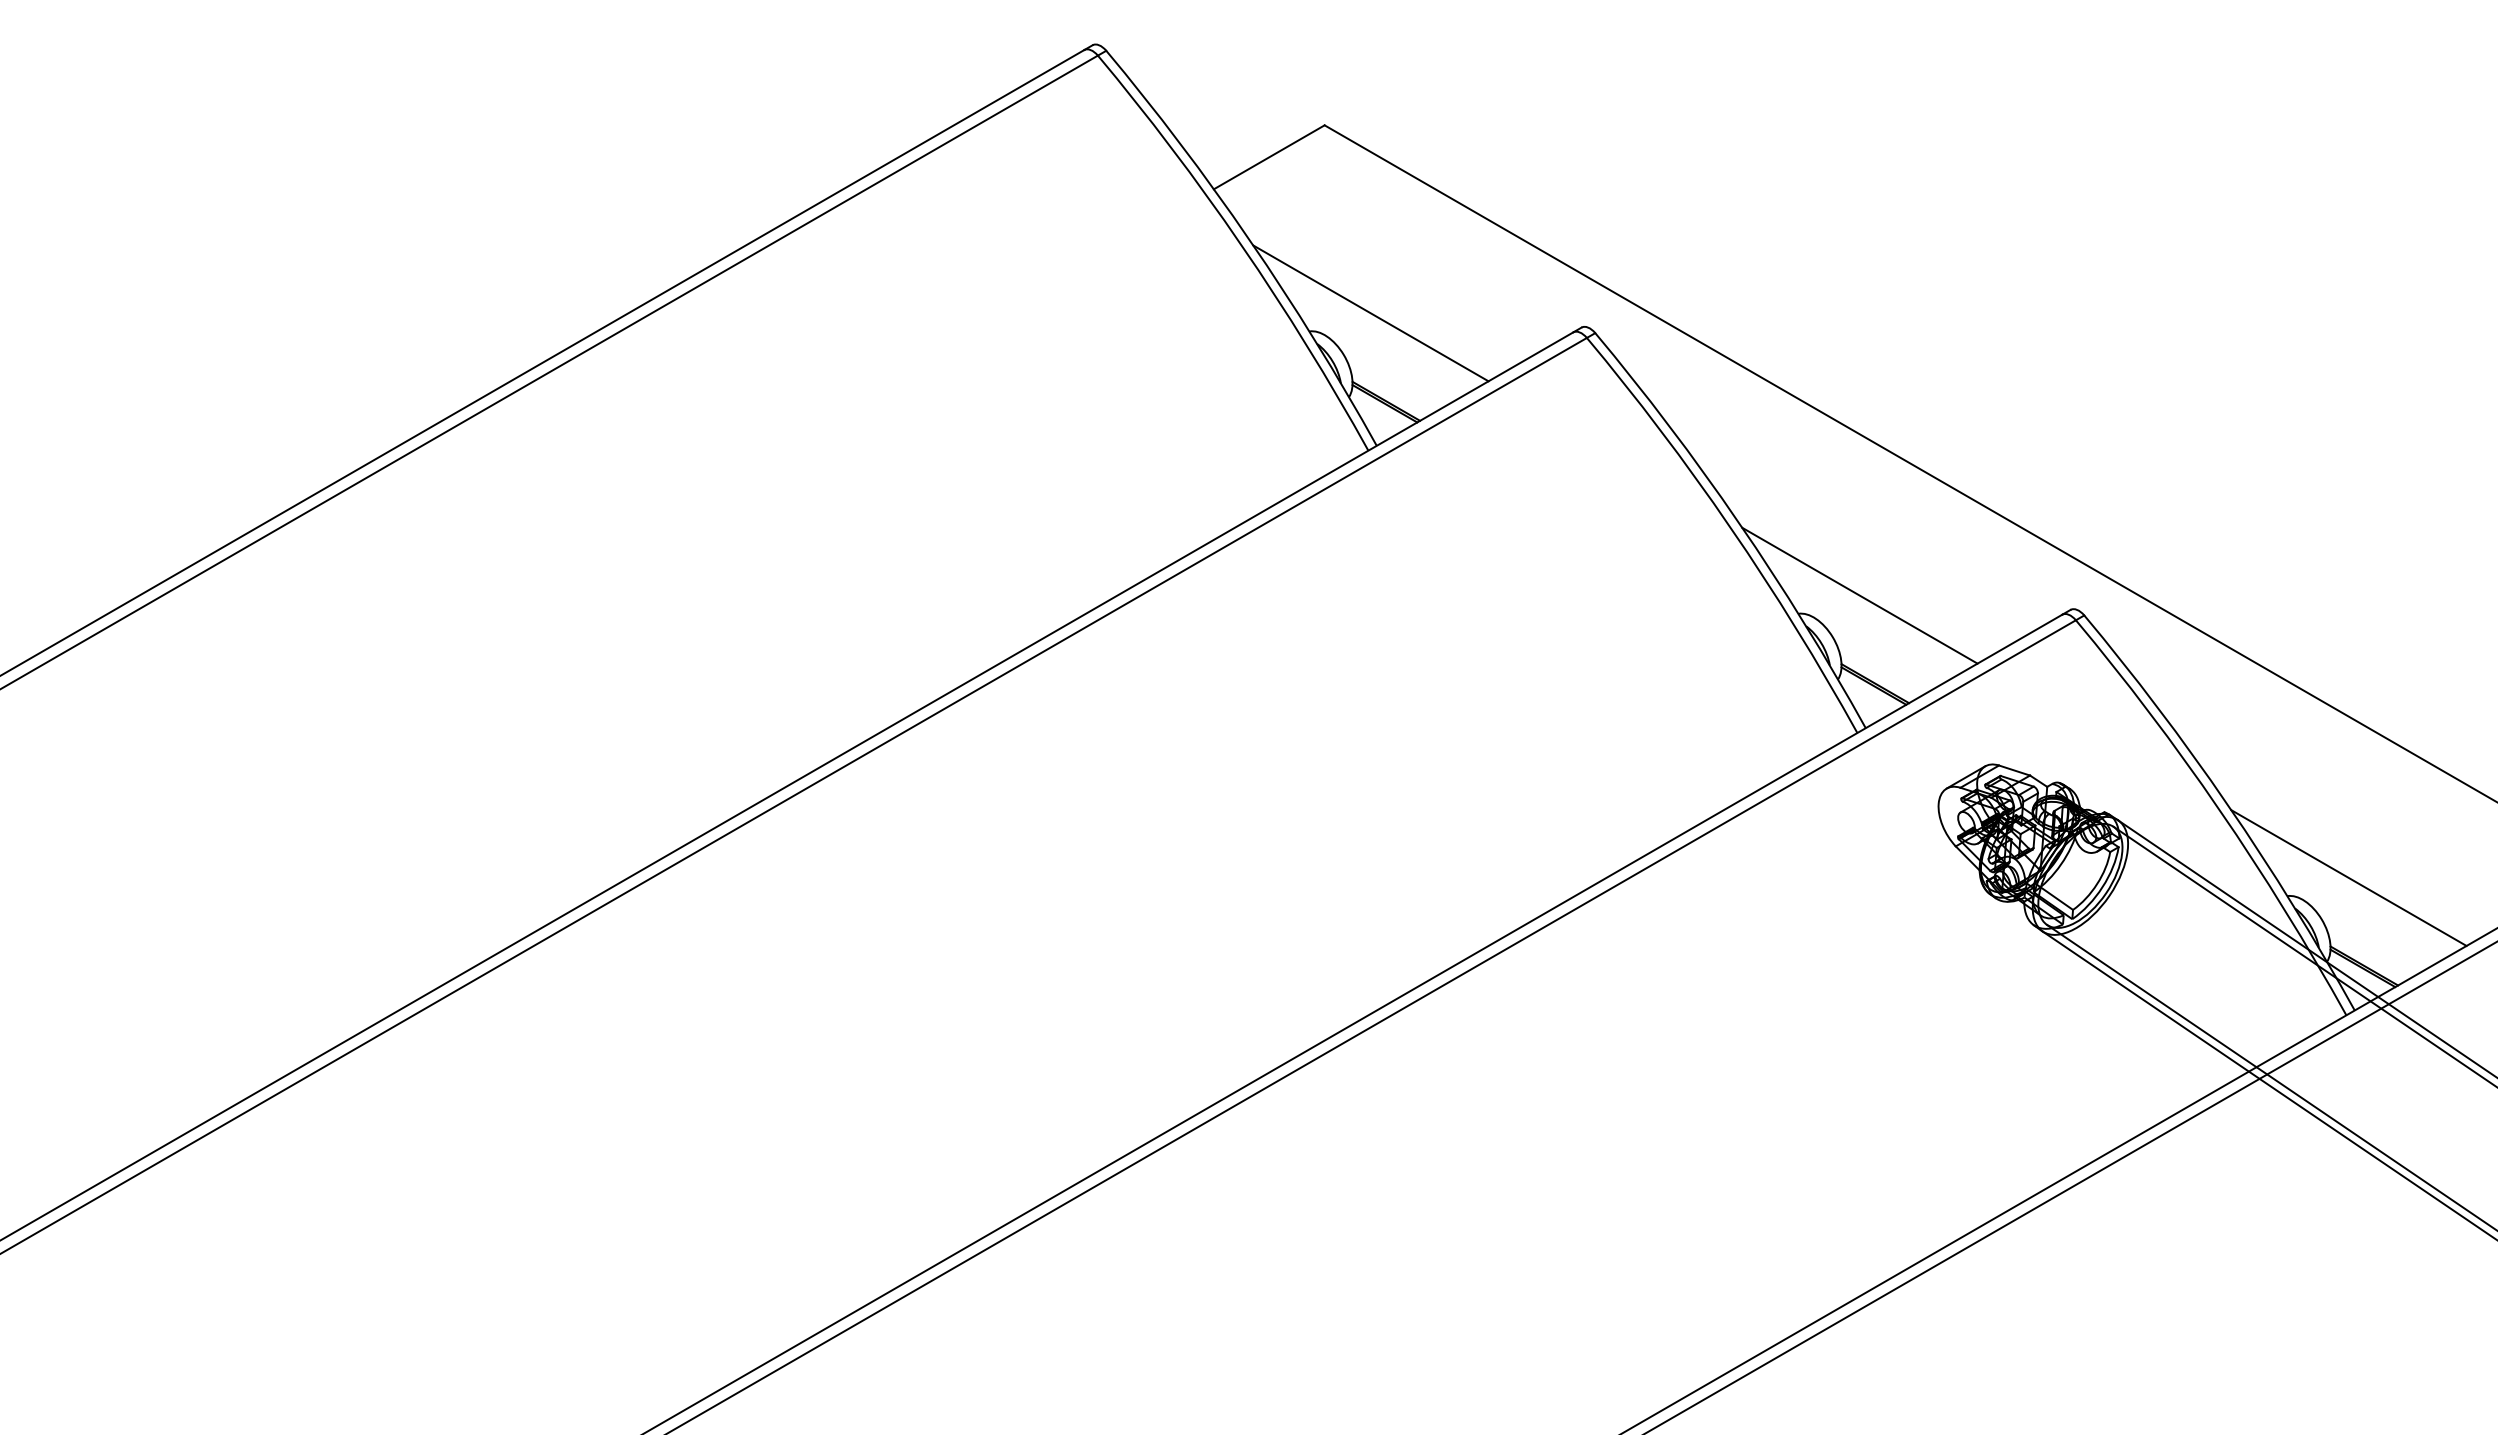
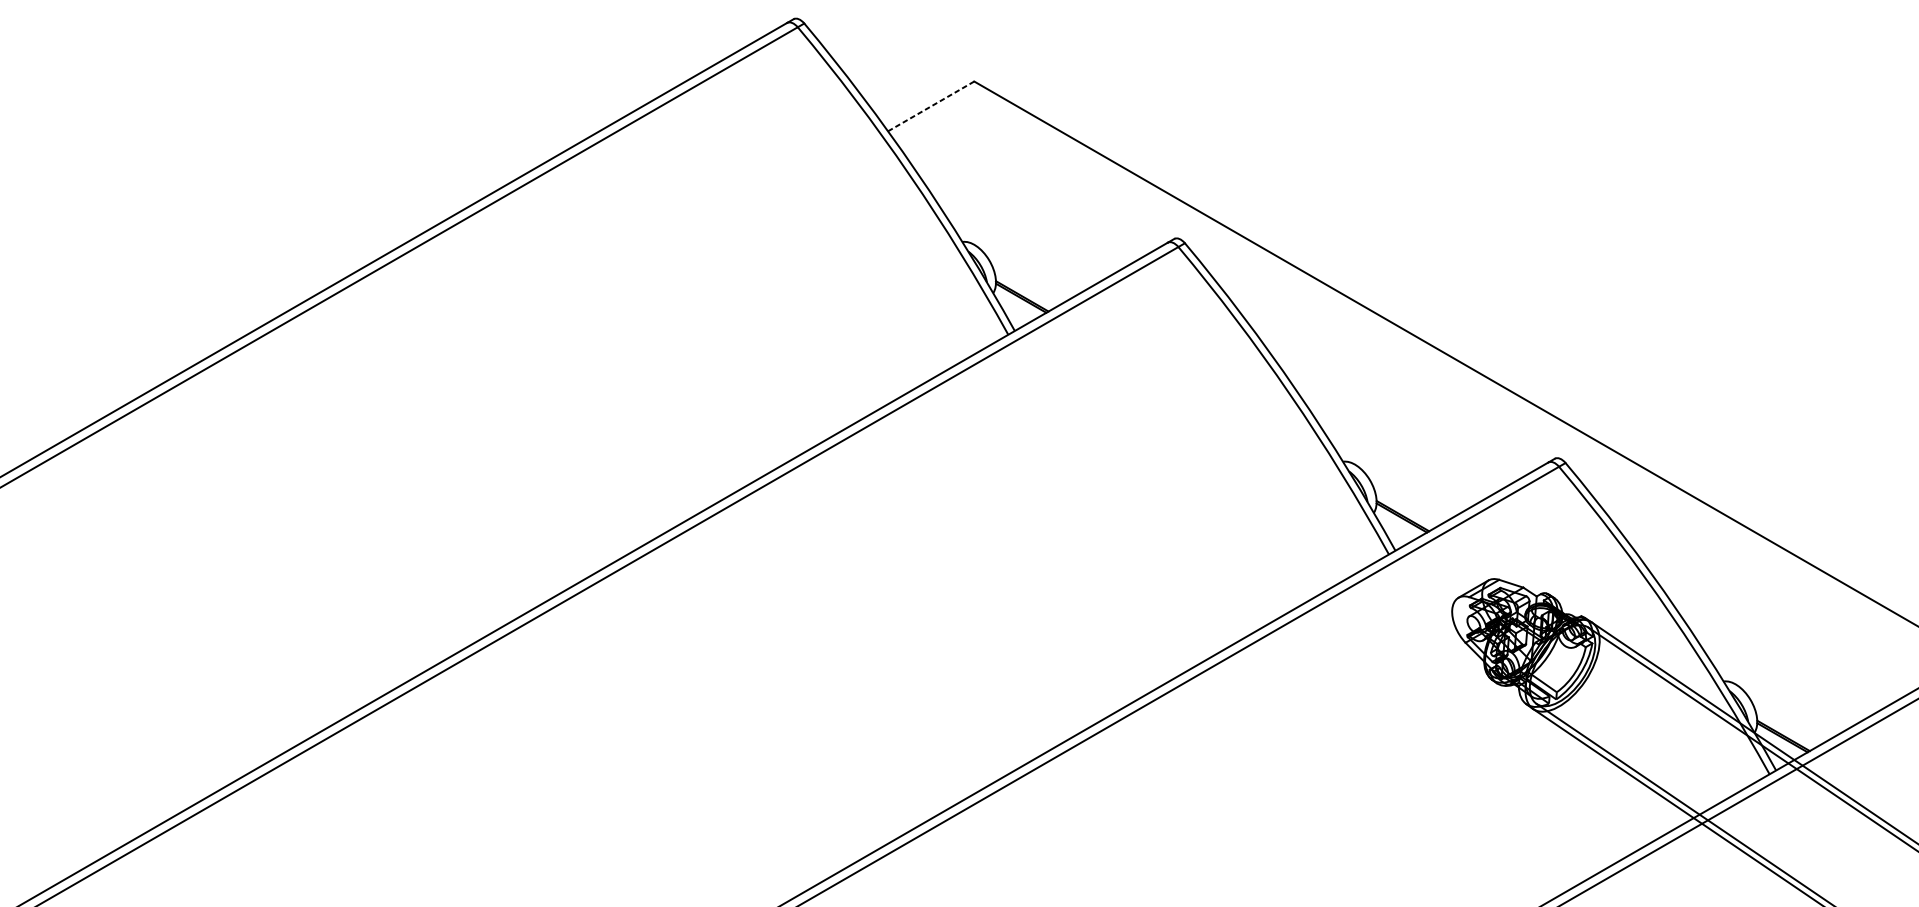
line: (1269, 157) -> (931, 106), solid -> dashed
line: (1370, 313) -> (1009, 227), removed
line: (1859, 595) -> (1390, 447), removed
line: (2348, 877) -> (1771, 667), removed

